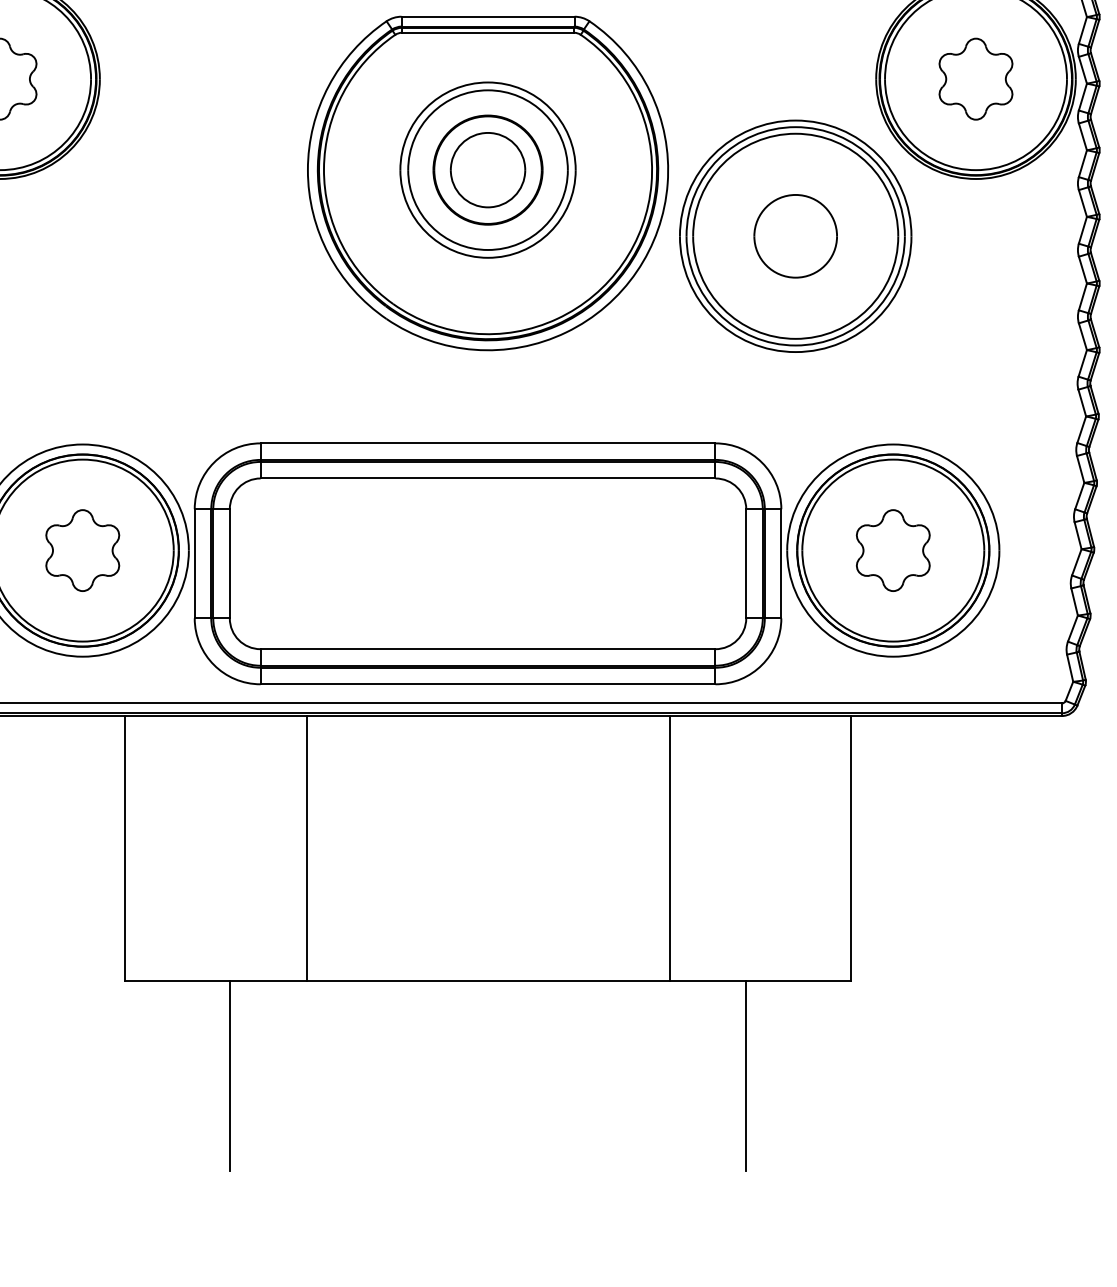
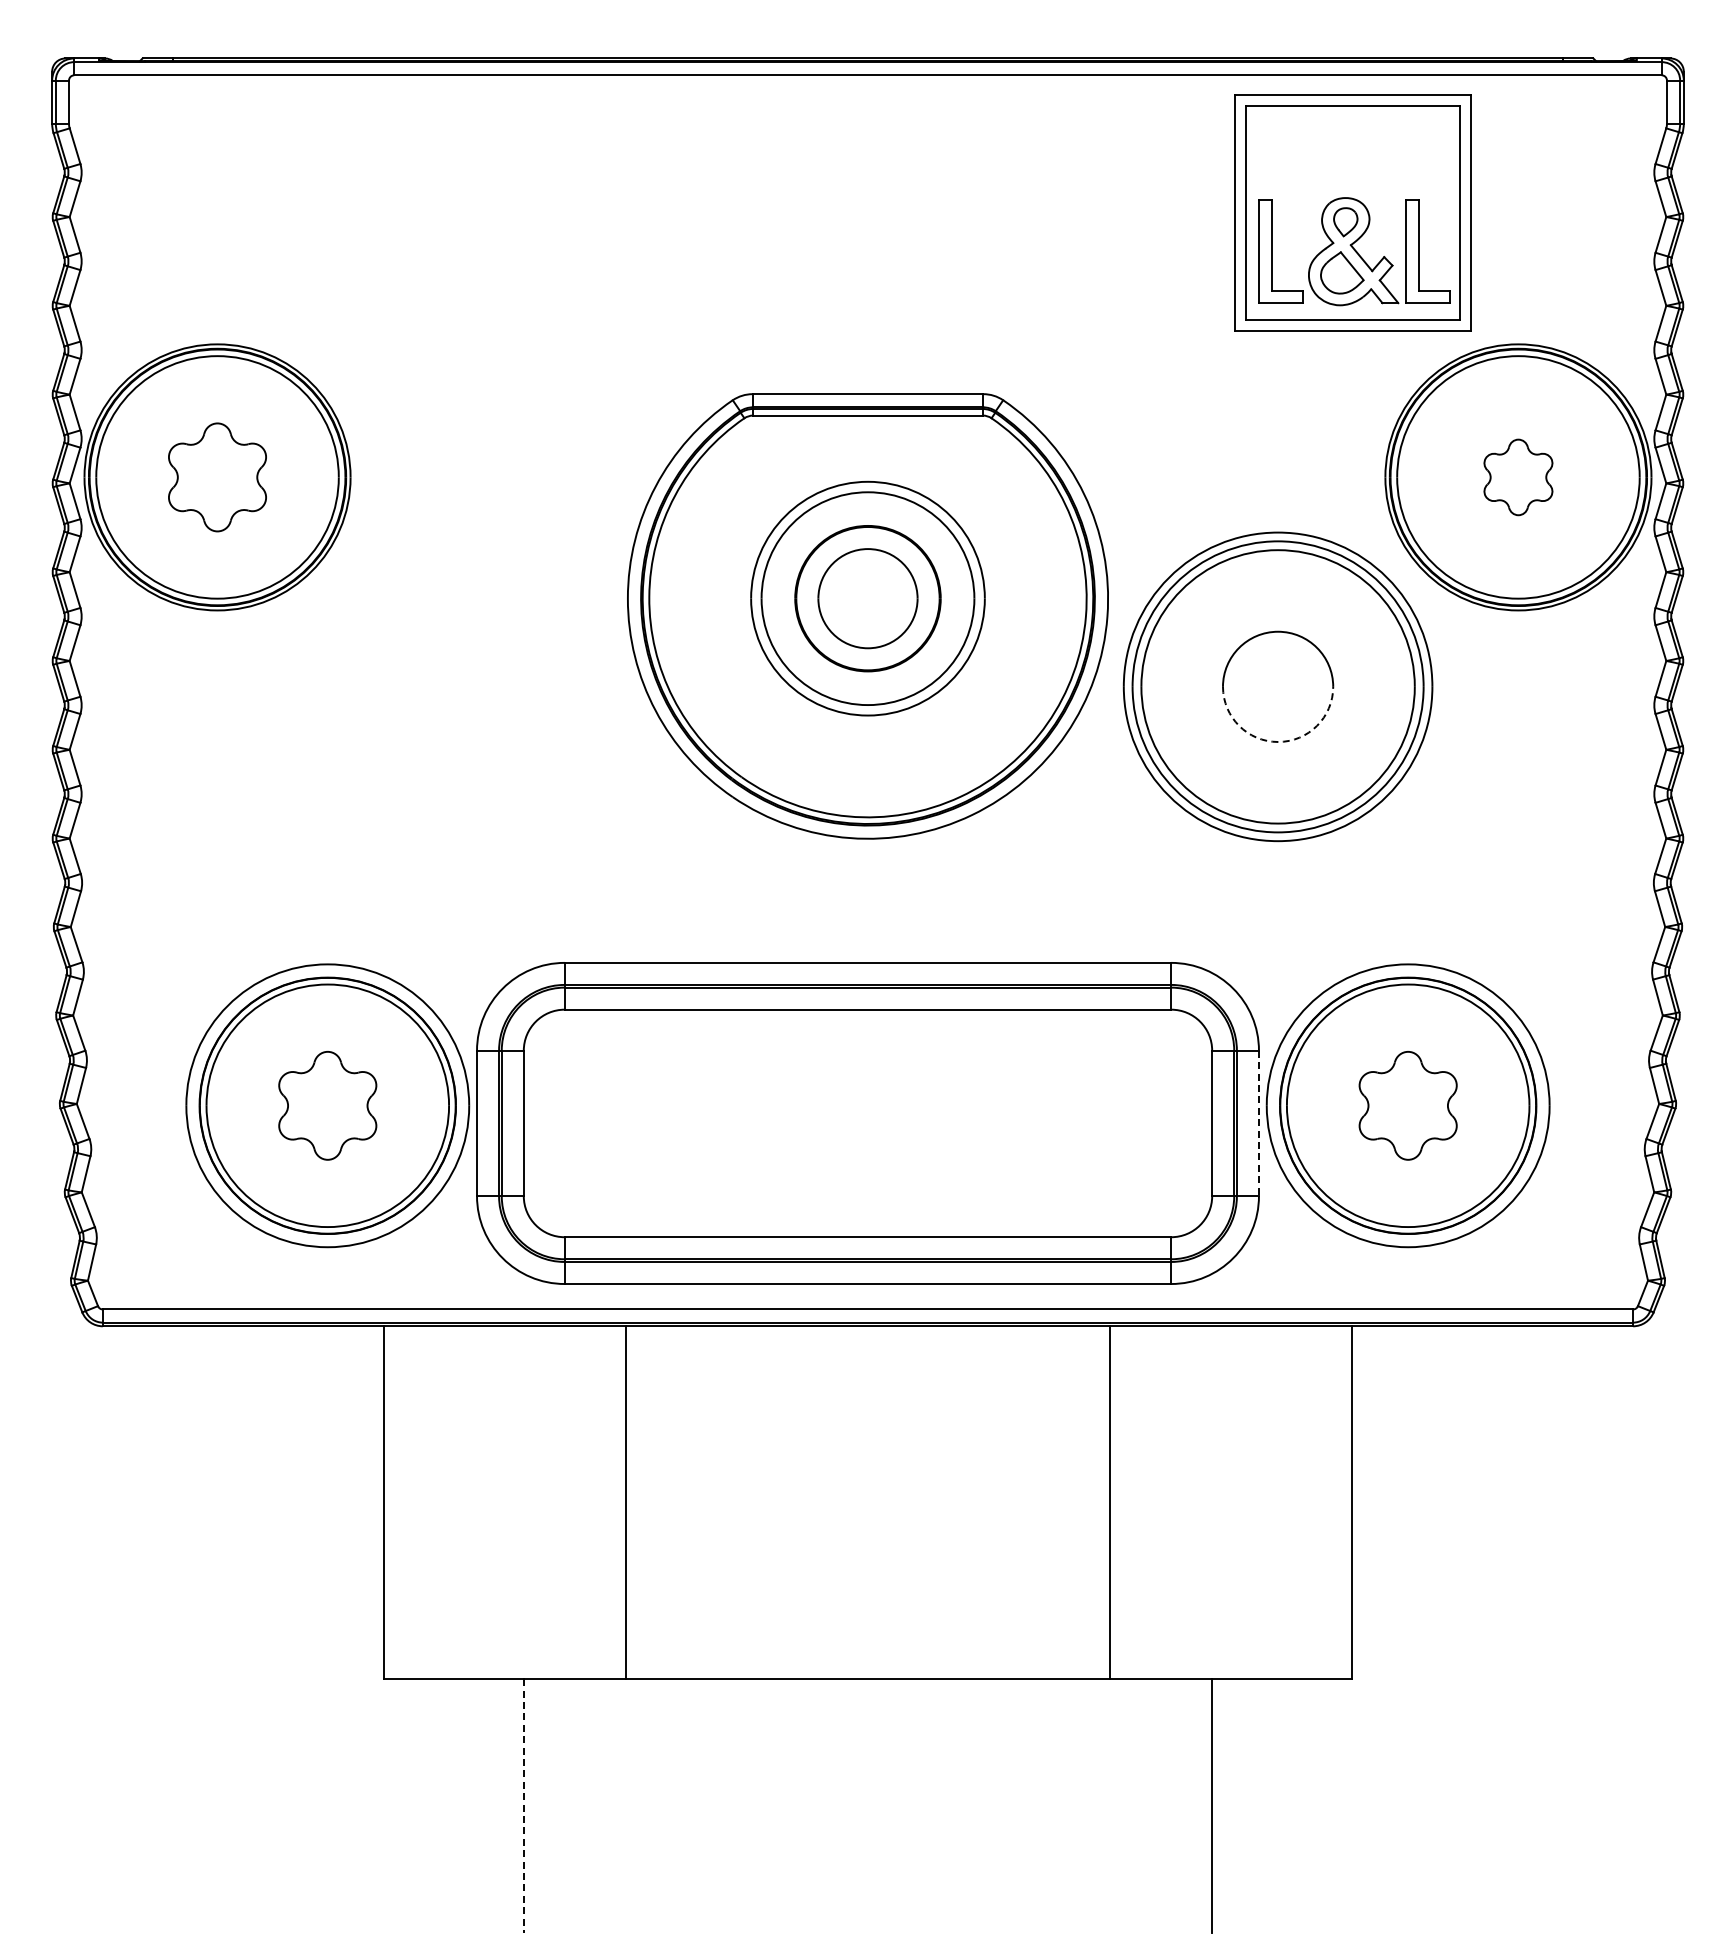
part: (976, 79) -> (1518, 477), size x0.7
arc: (796, 278) -> (1278, 742), solid -> dashed
line: (781, 563) -> (1258, 1123), solid -> dashed
line: (230, 1075) -> (524, 1805), solid -> dashed

